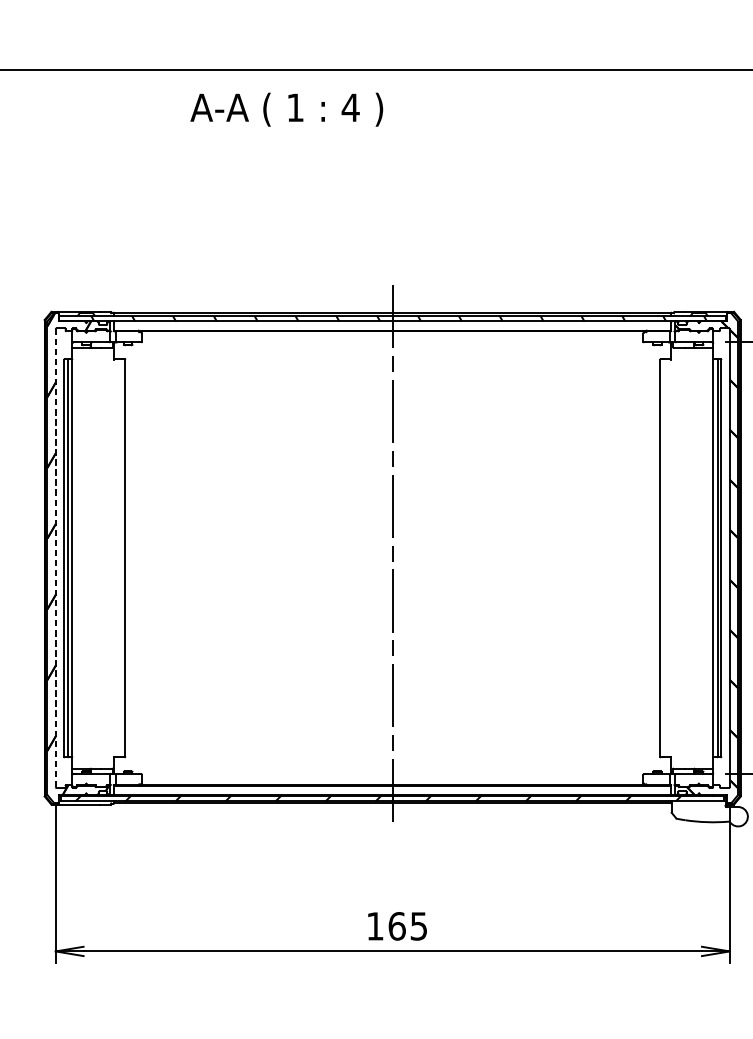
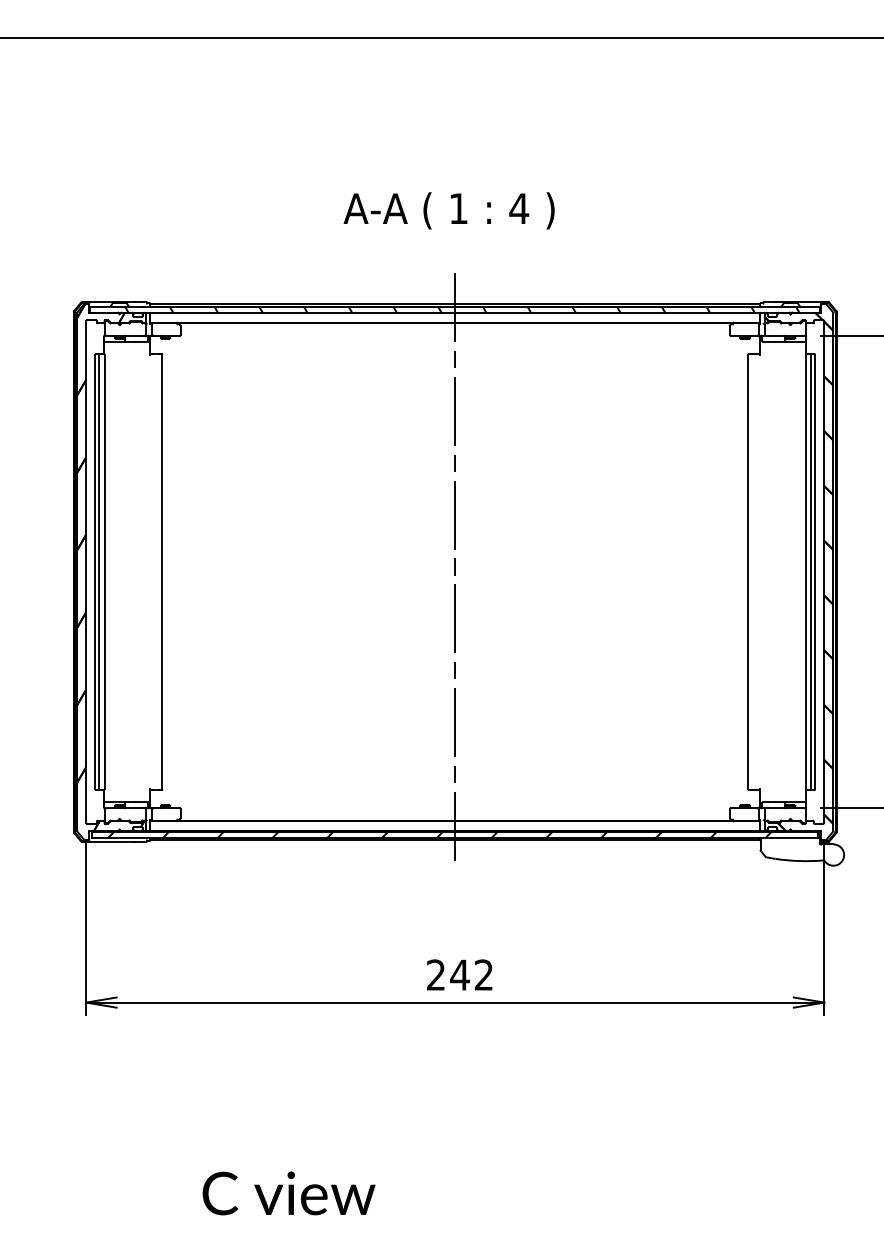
text: (286, 109) -> (448, 210), moved
line: (56, 558) -> (86, 572), dashed -> solid
text: (396, 925) -> (459, 974), 165 -> 242

